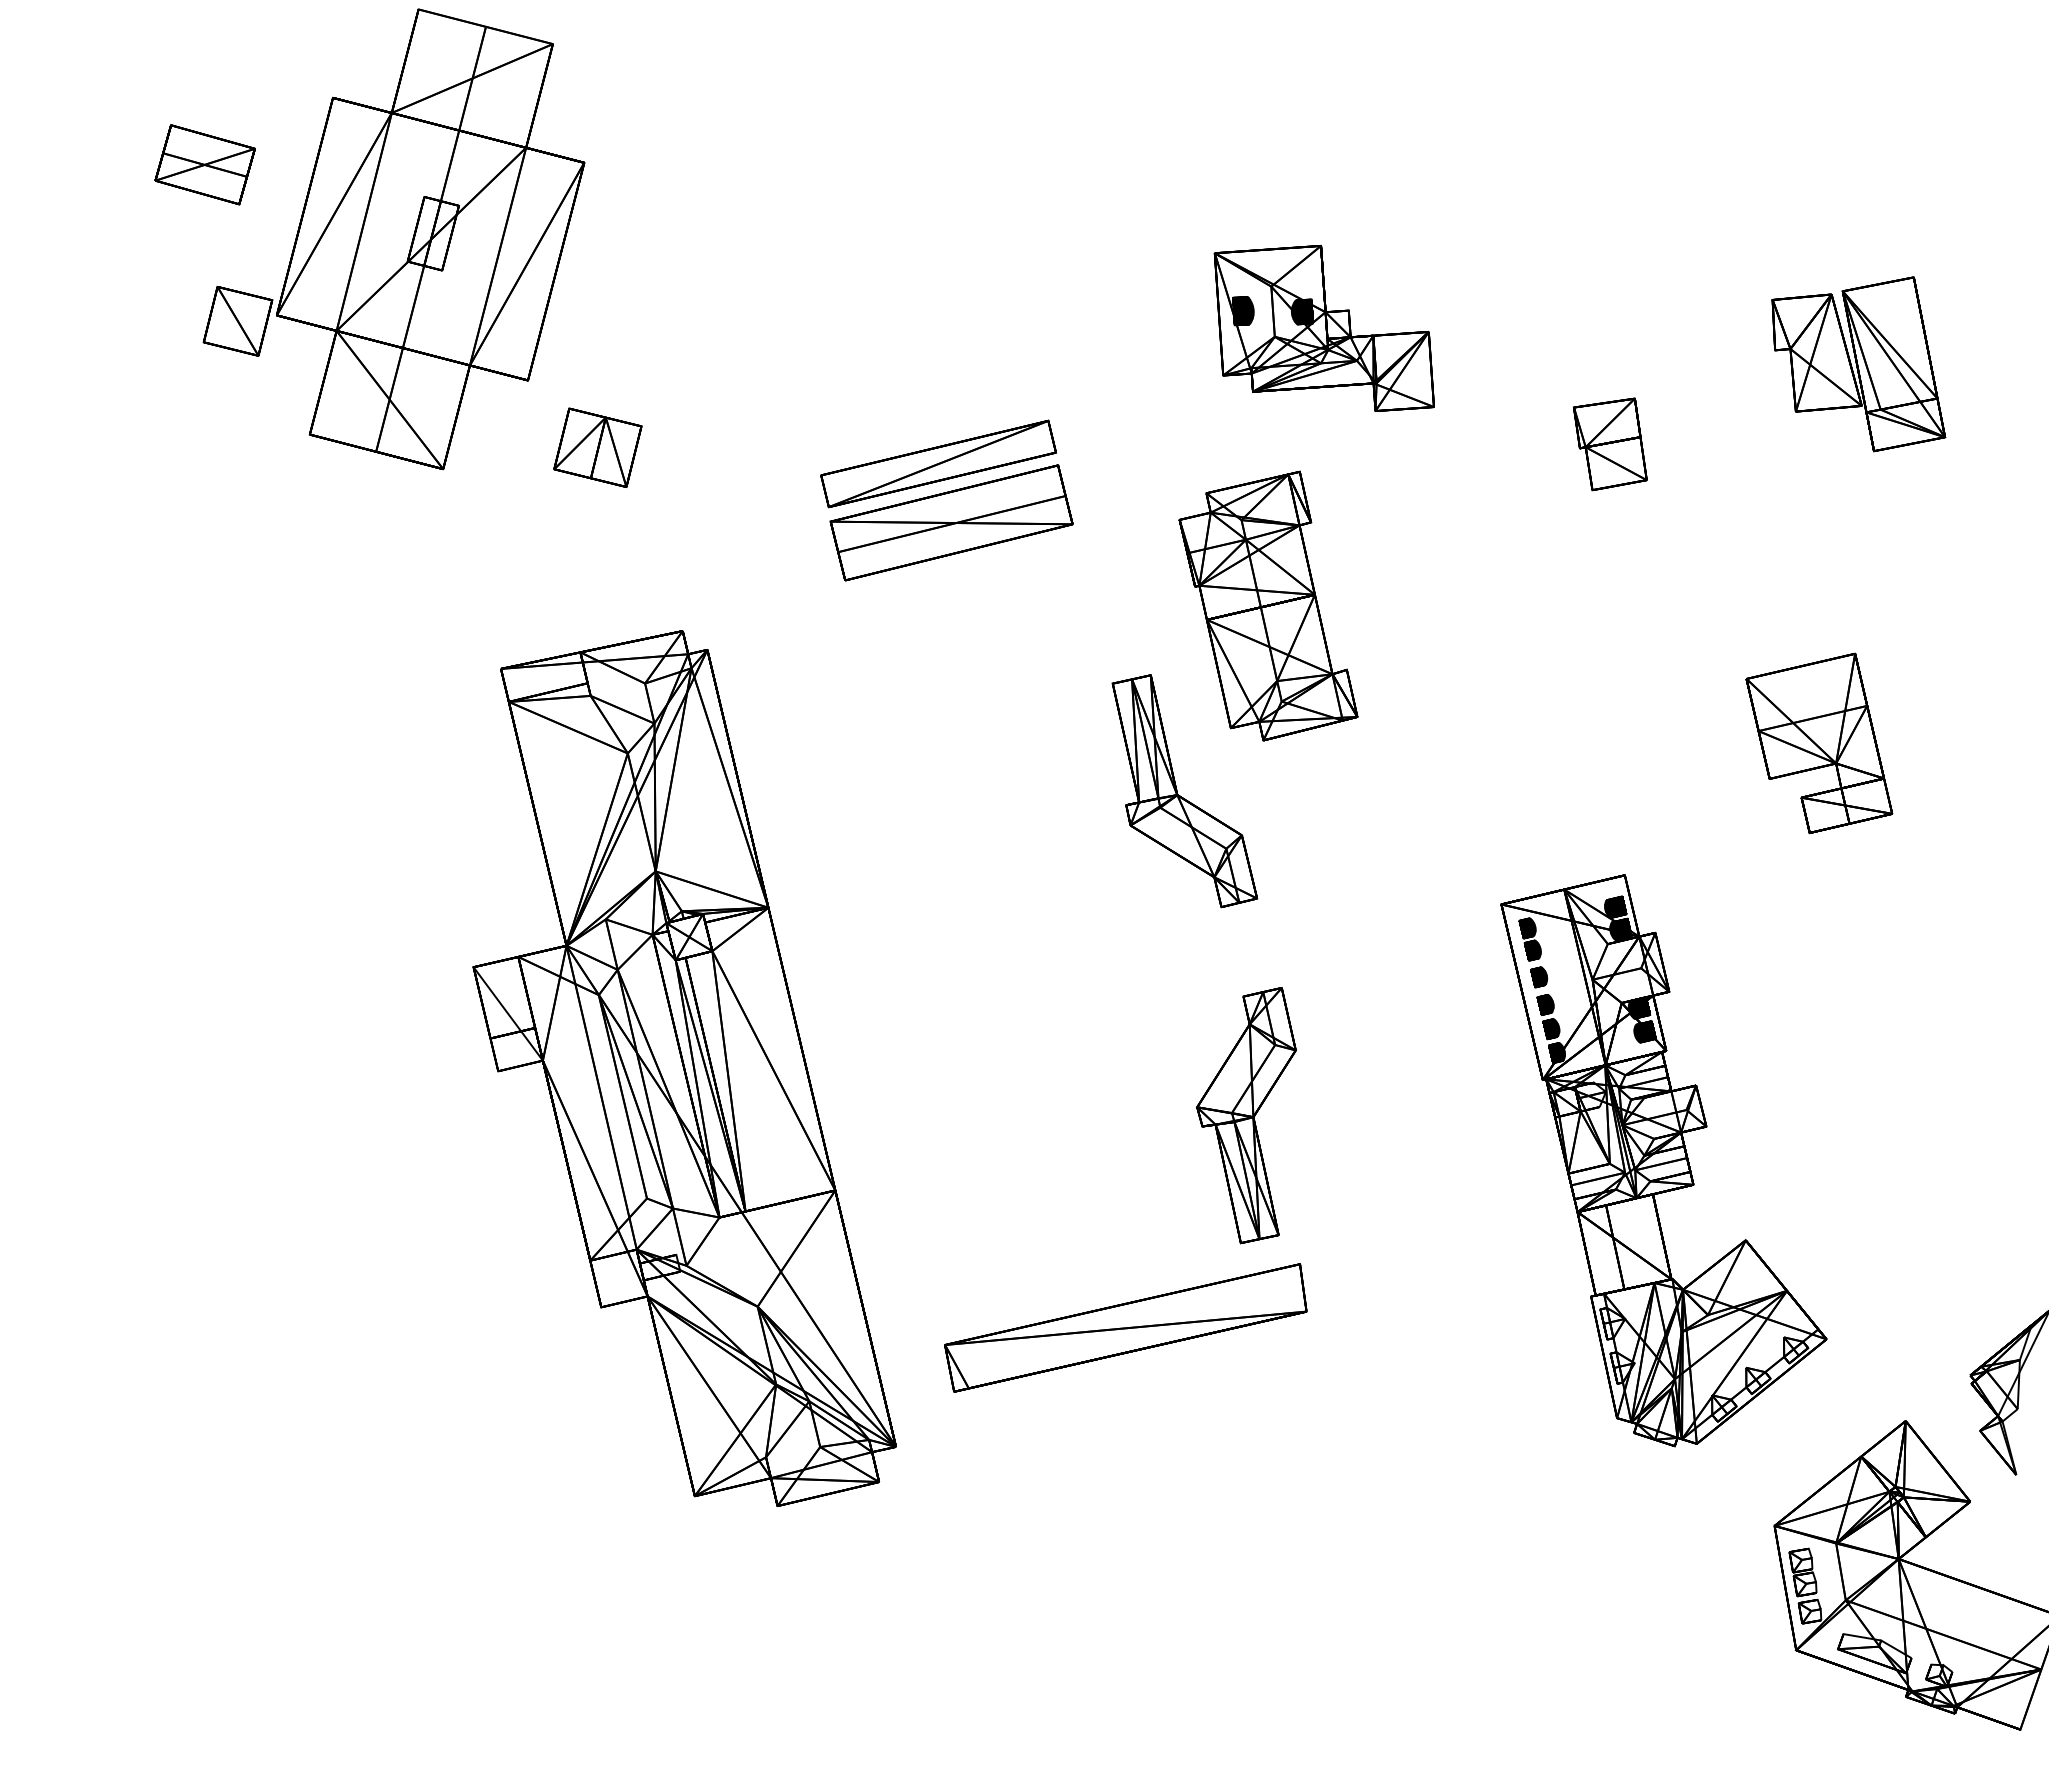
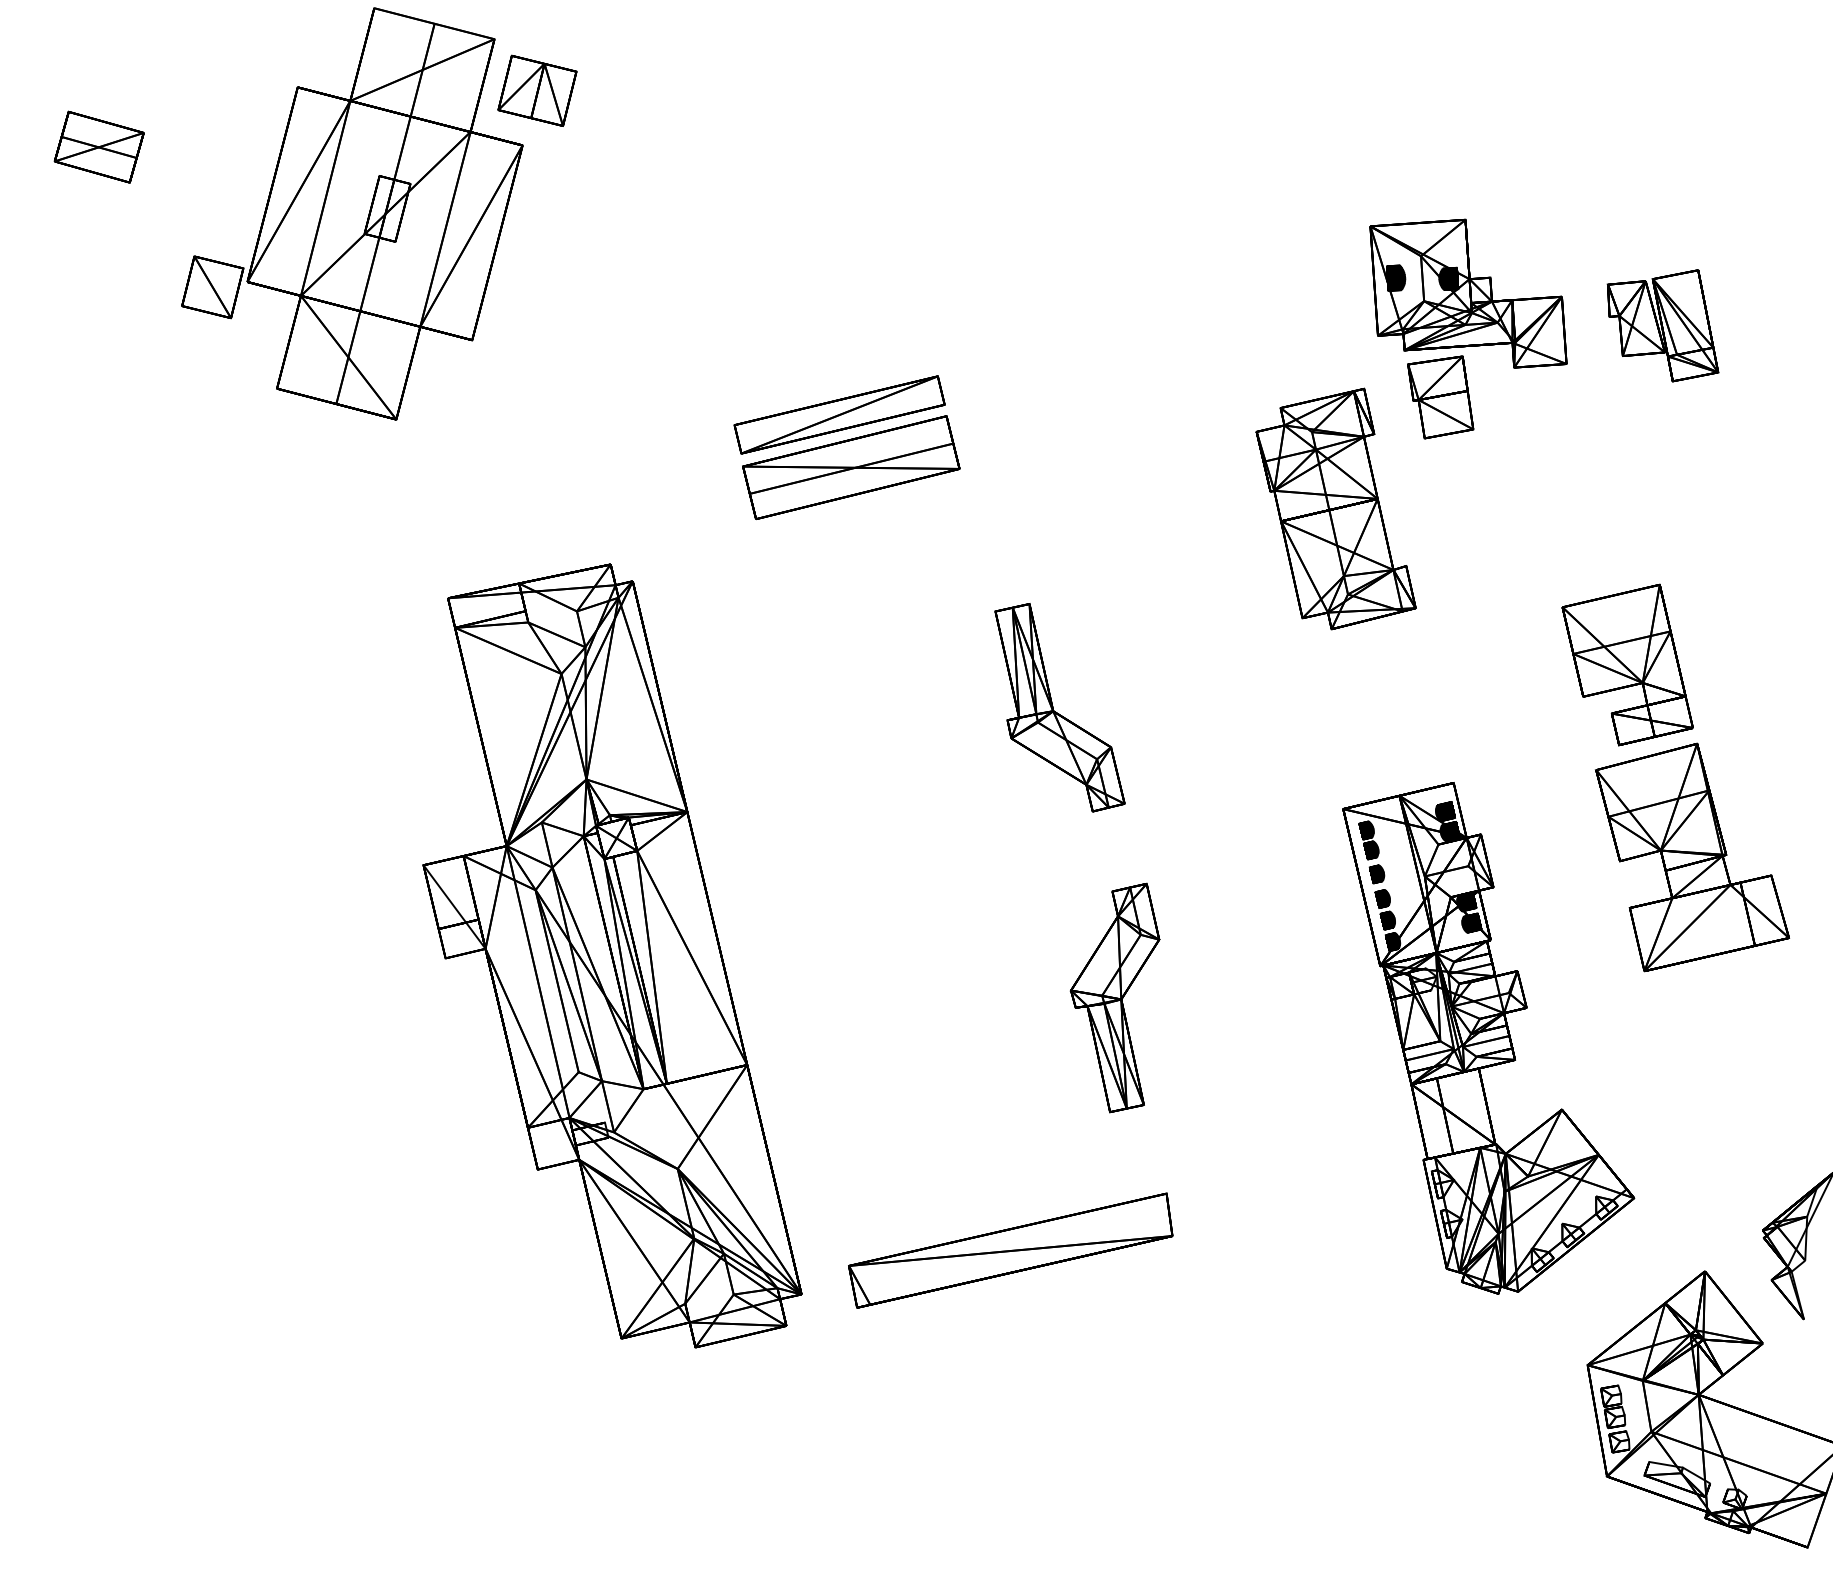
part: (204, 164) -> (98, 146), moved
part: (1323, 328) -> (1467, 293), moved
part: (1858, 364) -> (1662, 325), size x0.71
part: (597, 447) -> (537, 90), moved
part: (1268, 605) -> (1336, 508), moved
part: (1891, 958) -> (1692, 857), added
part: (1125, 1327) -> (1010, 1250), moved

